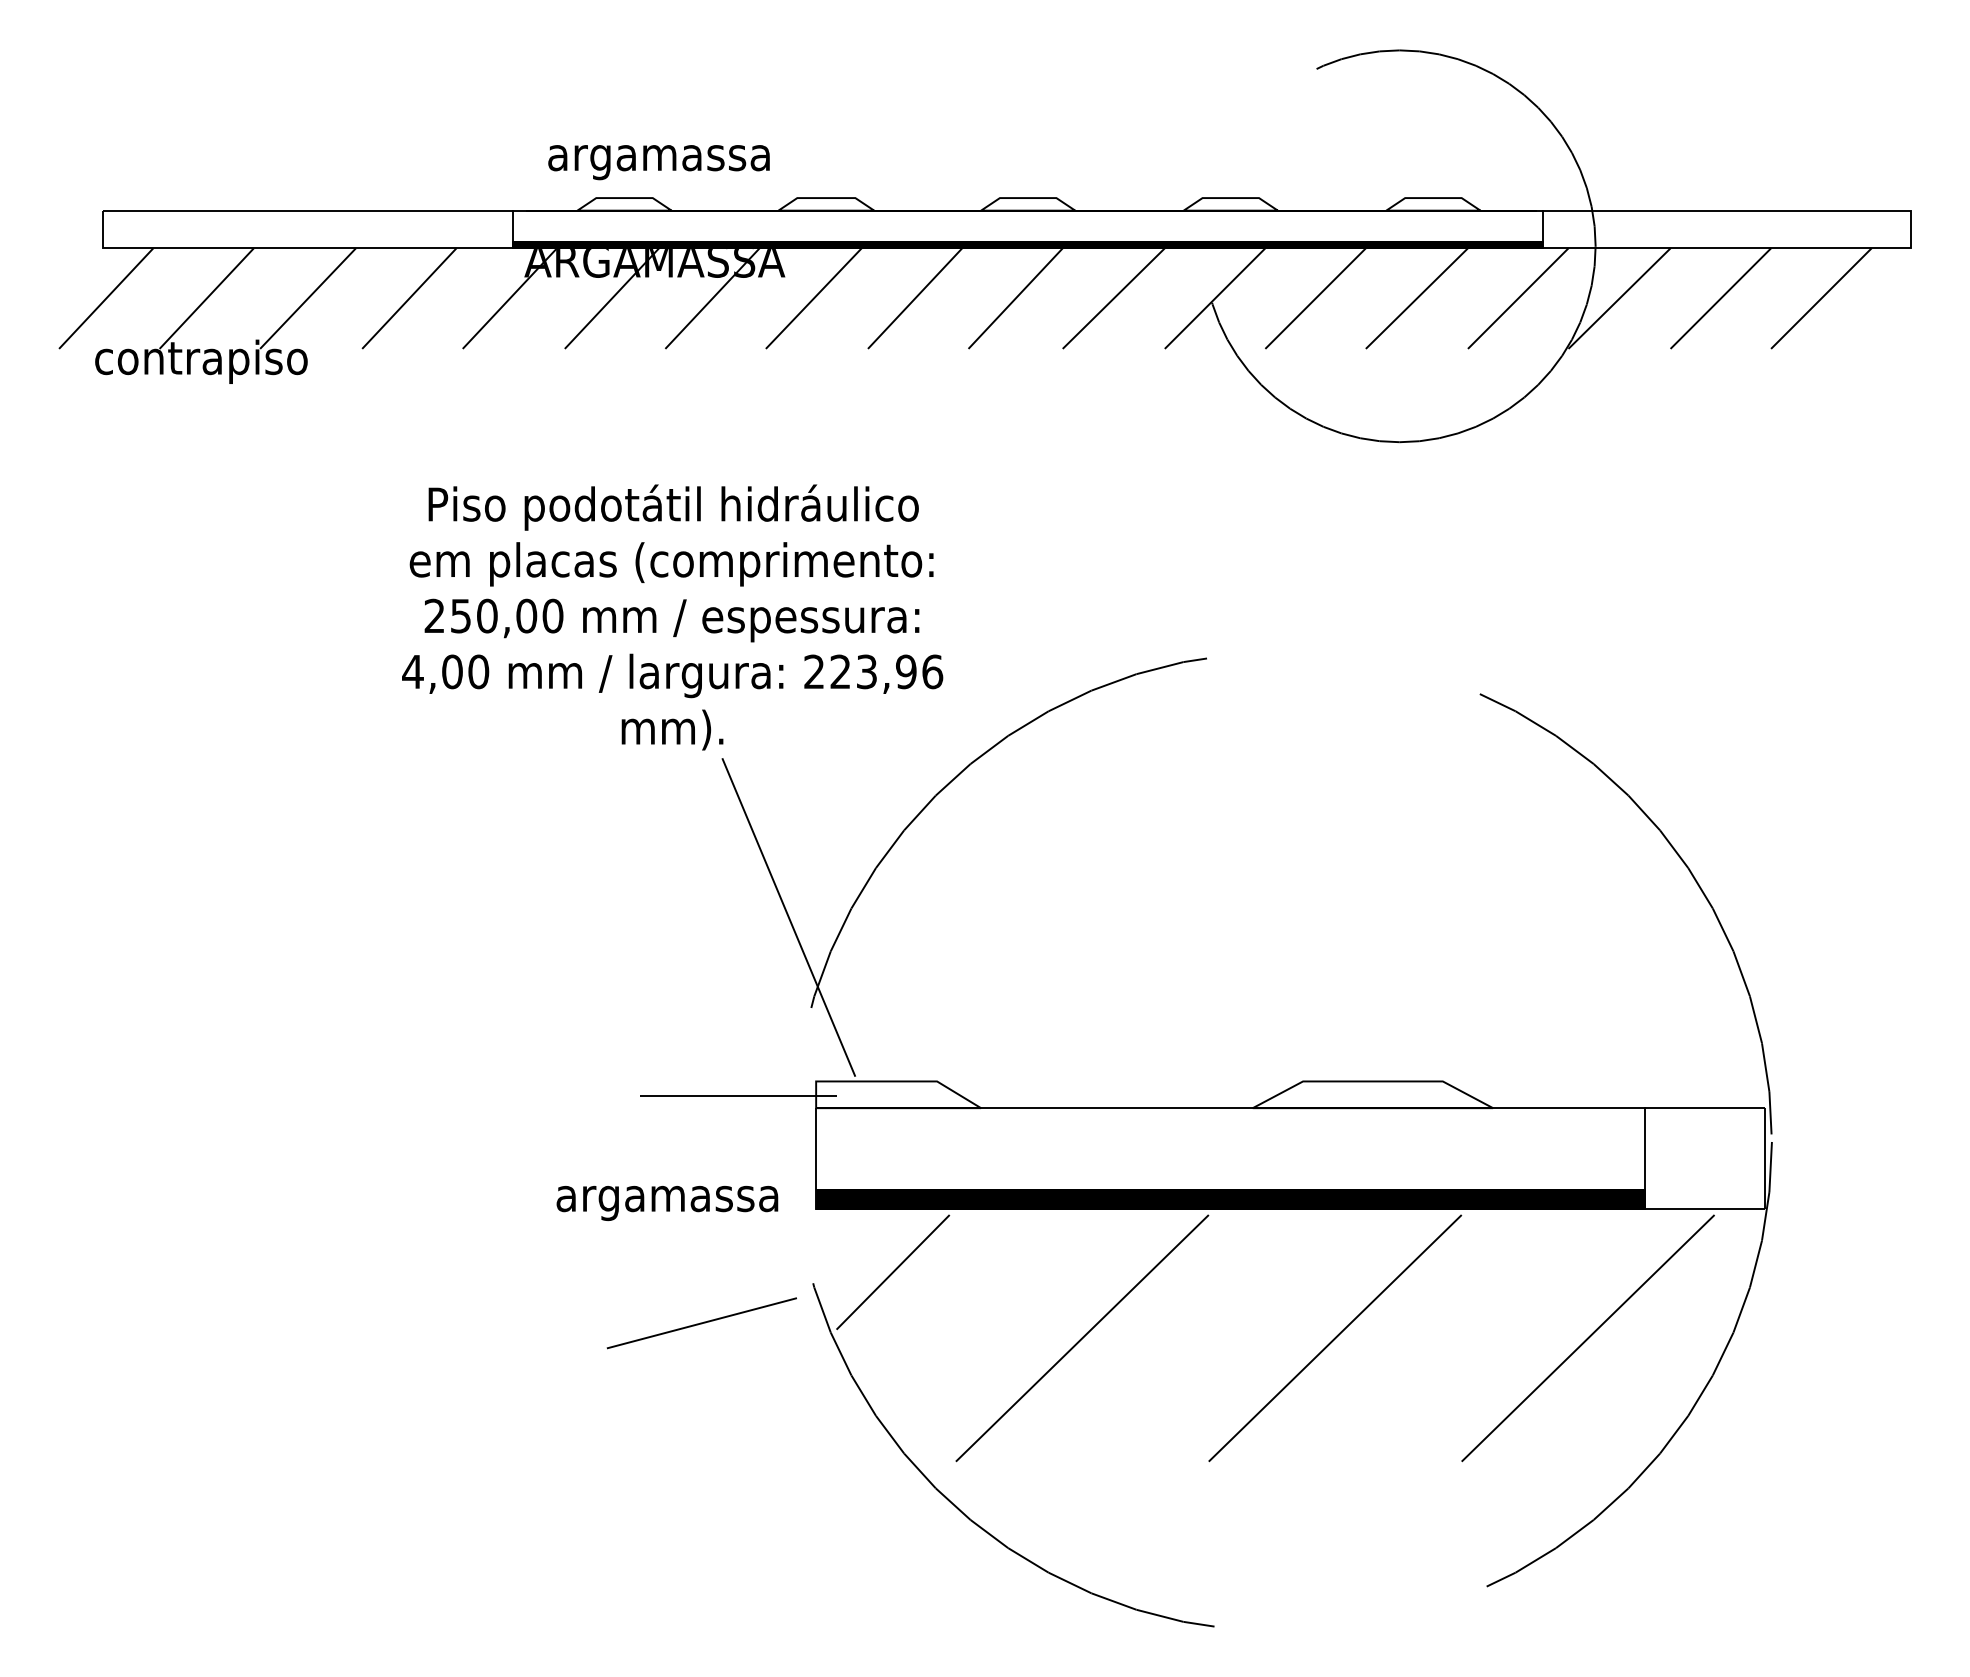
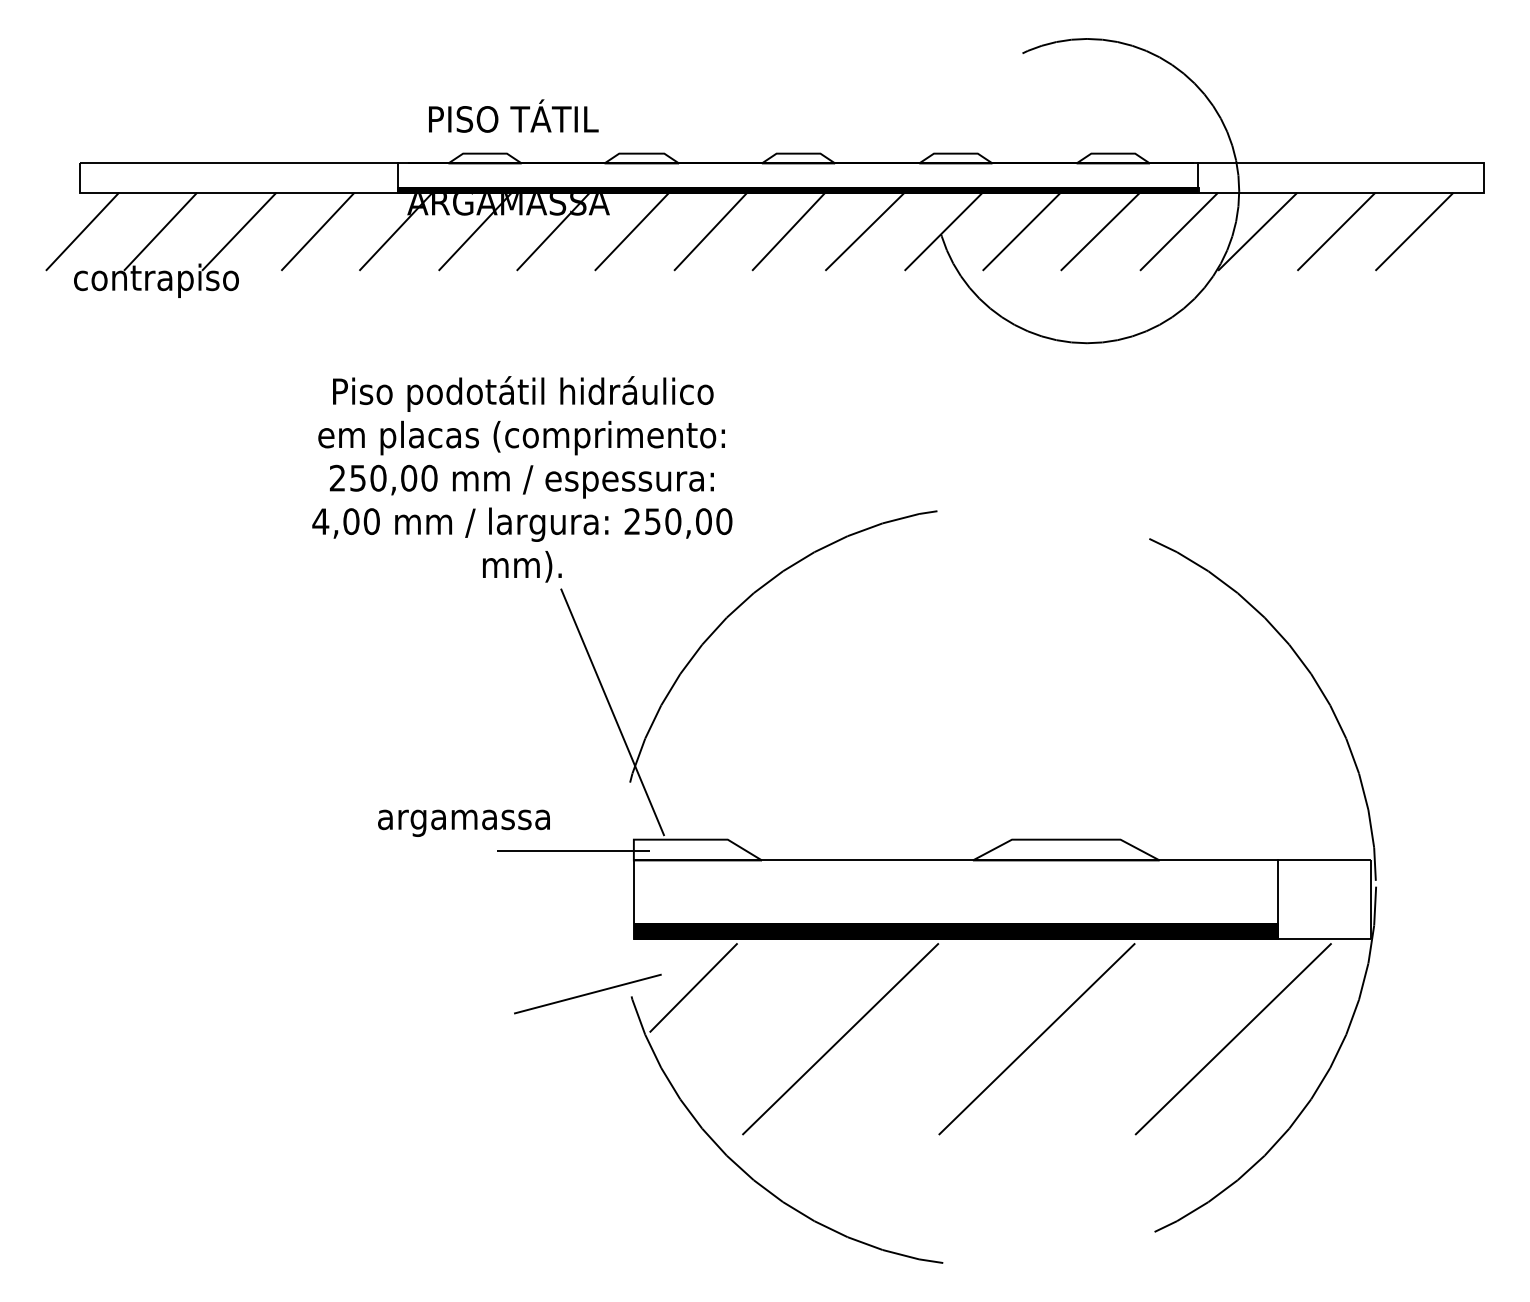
text: (659, 154) -> (512, 119), argamassa -> PISO TÁTIL
text: (886, 671) -> (688, 521), 223,96 -> 250,00
text: (667, 1203) -> (464, 823), moved
line: (701, 1323) -> (587, 994), moved

